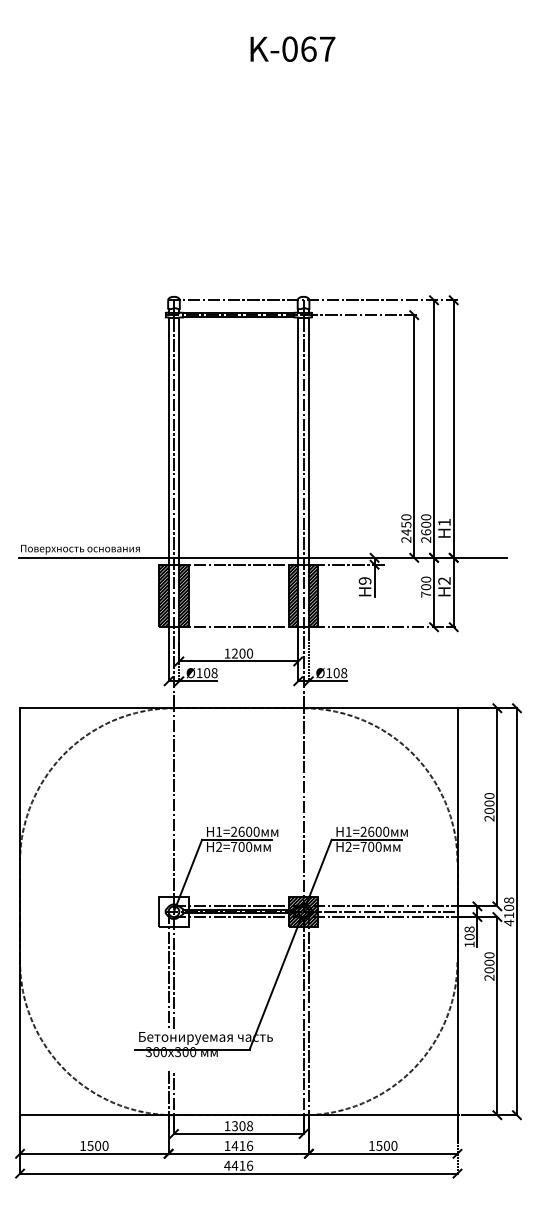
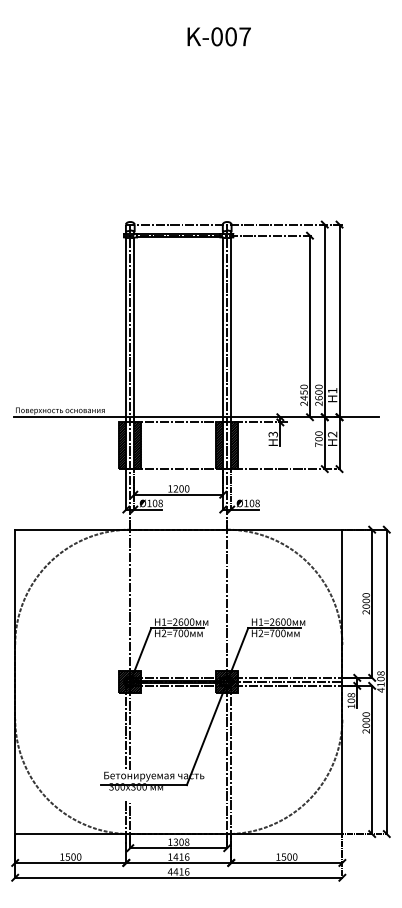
text: (308, 48) -> (230, 36), K-067 -> K-007
text: (365, 580) -> (273, 434), H9 -> H3
hatch: (173, 911) -> (129, 681), added

